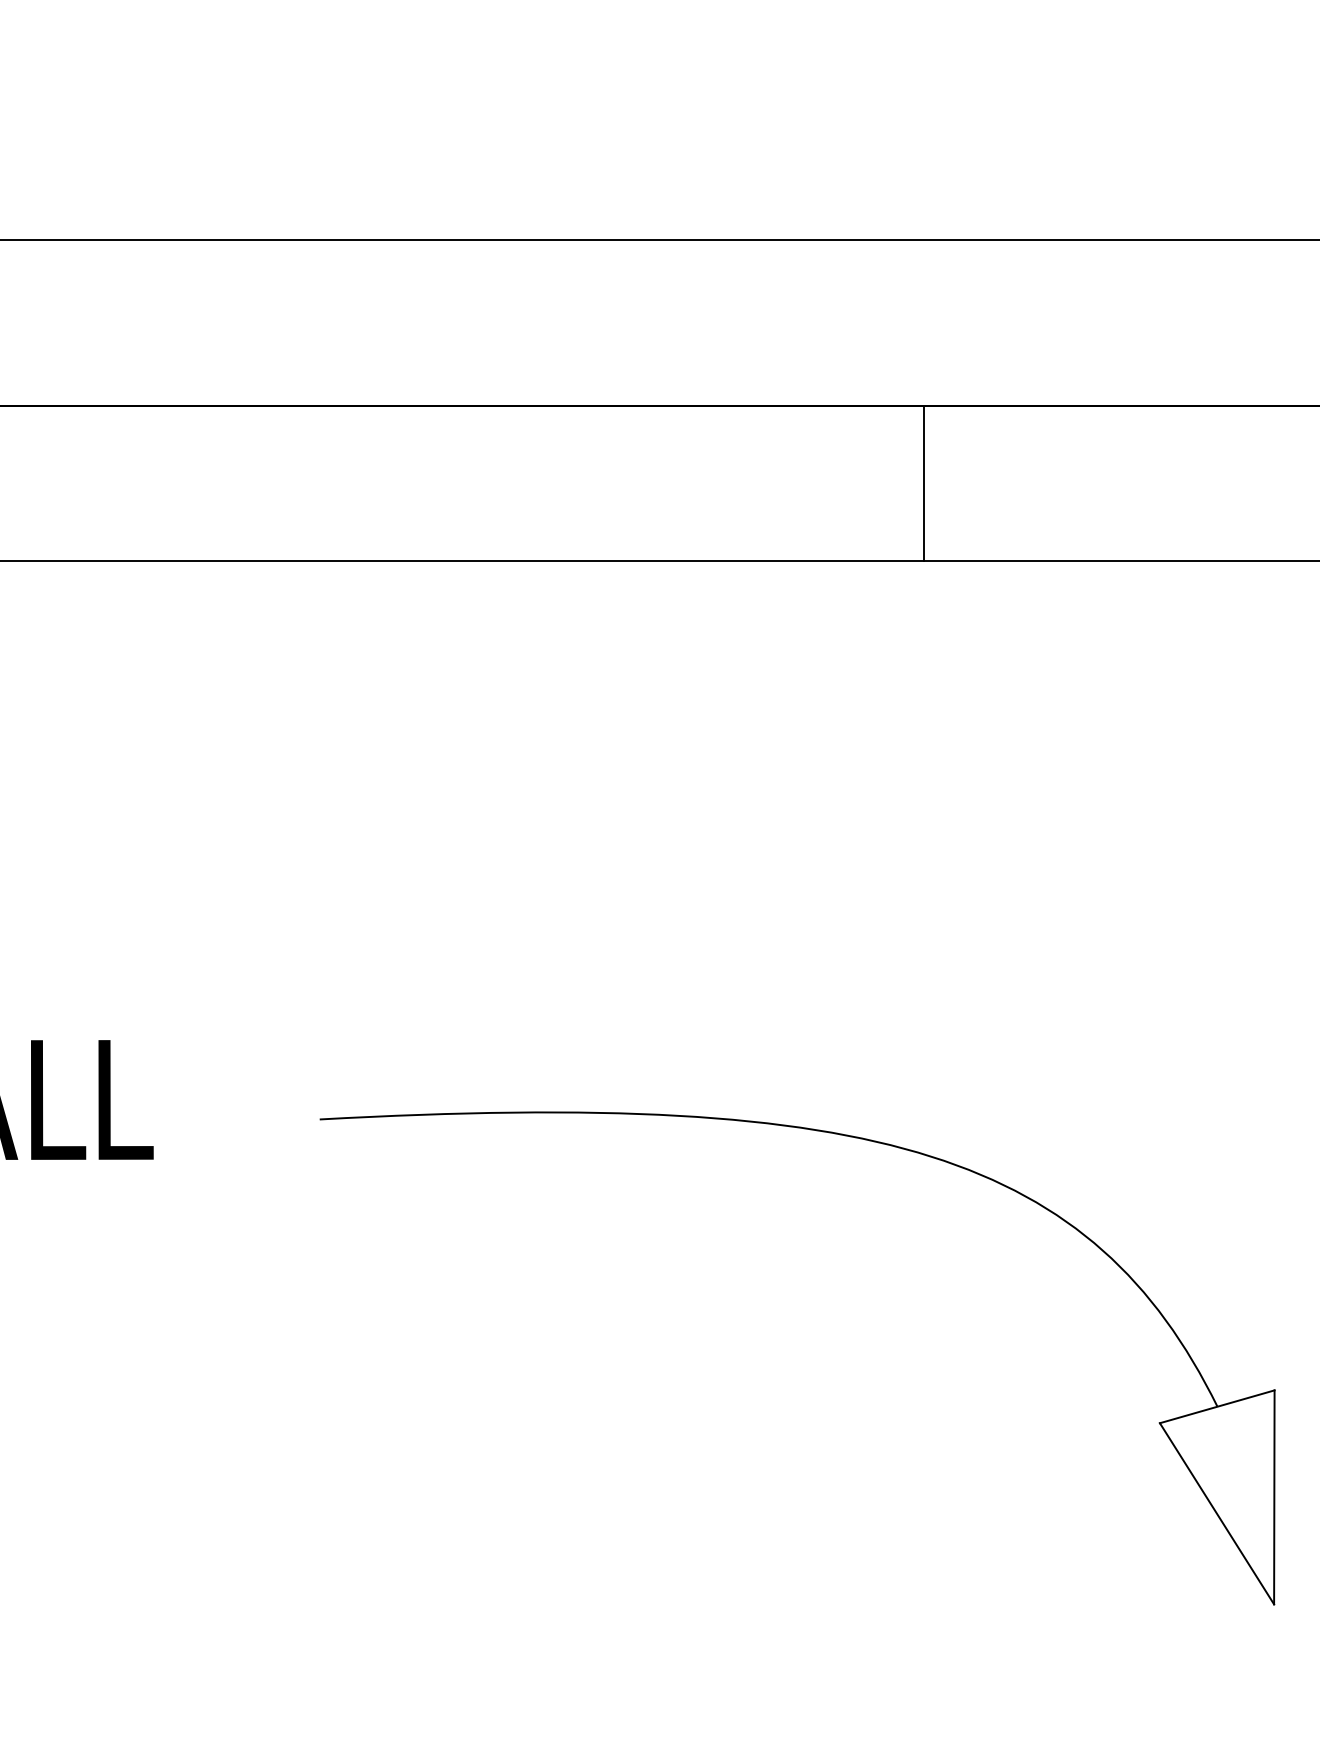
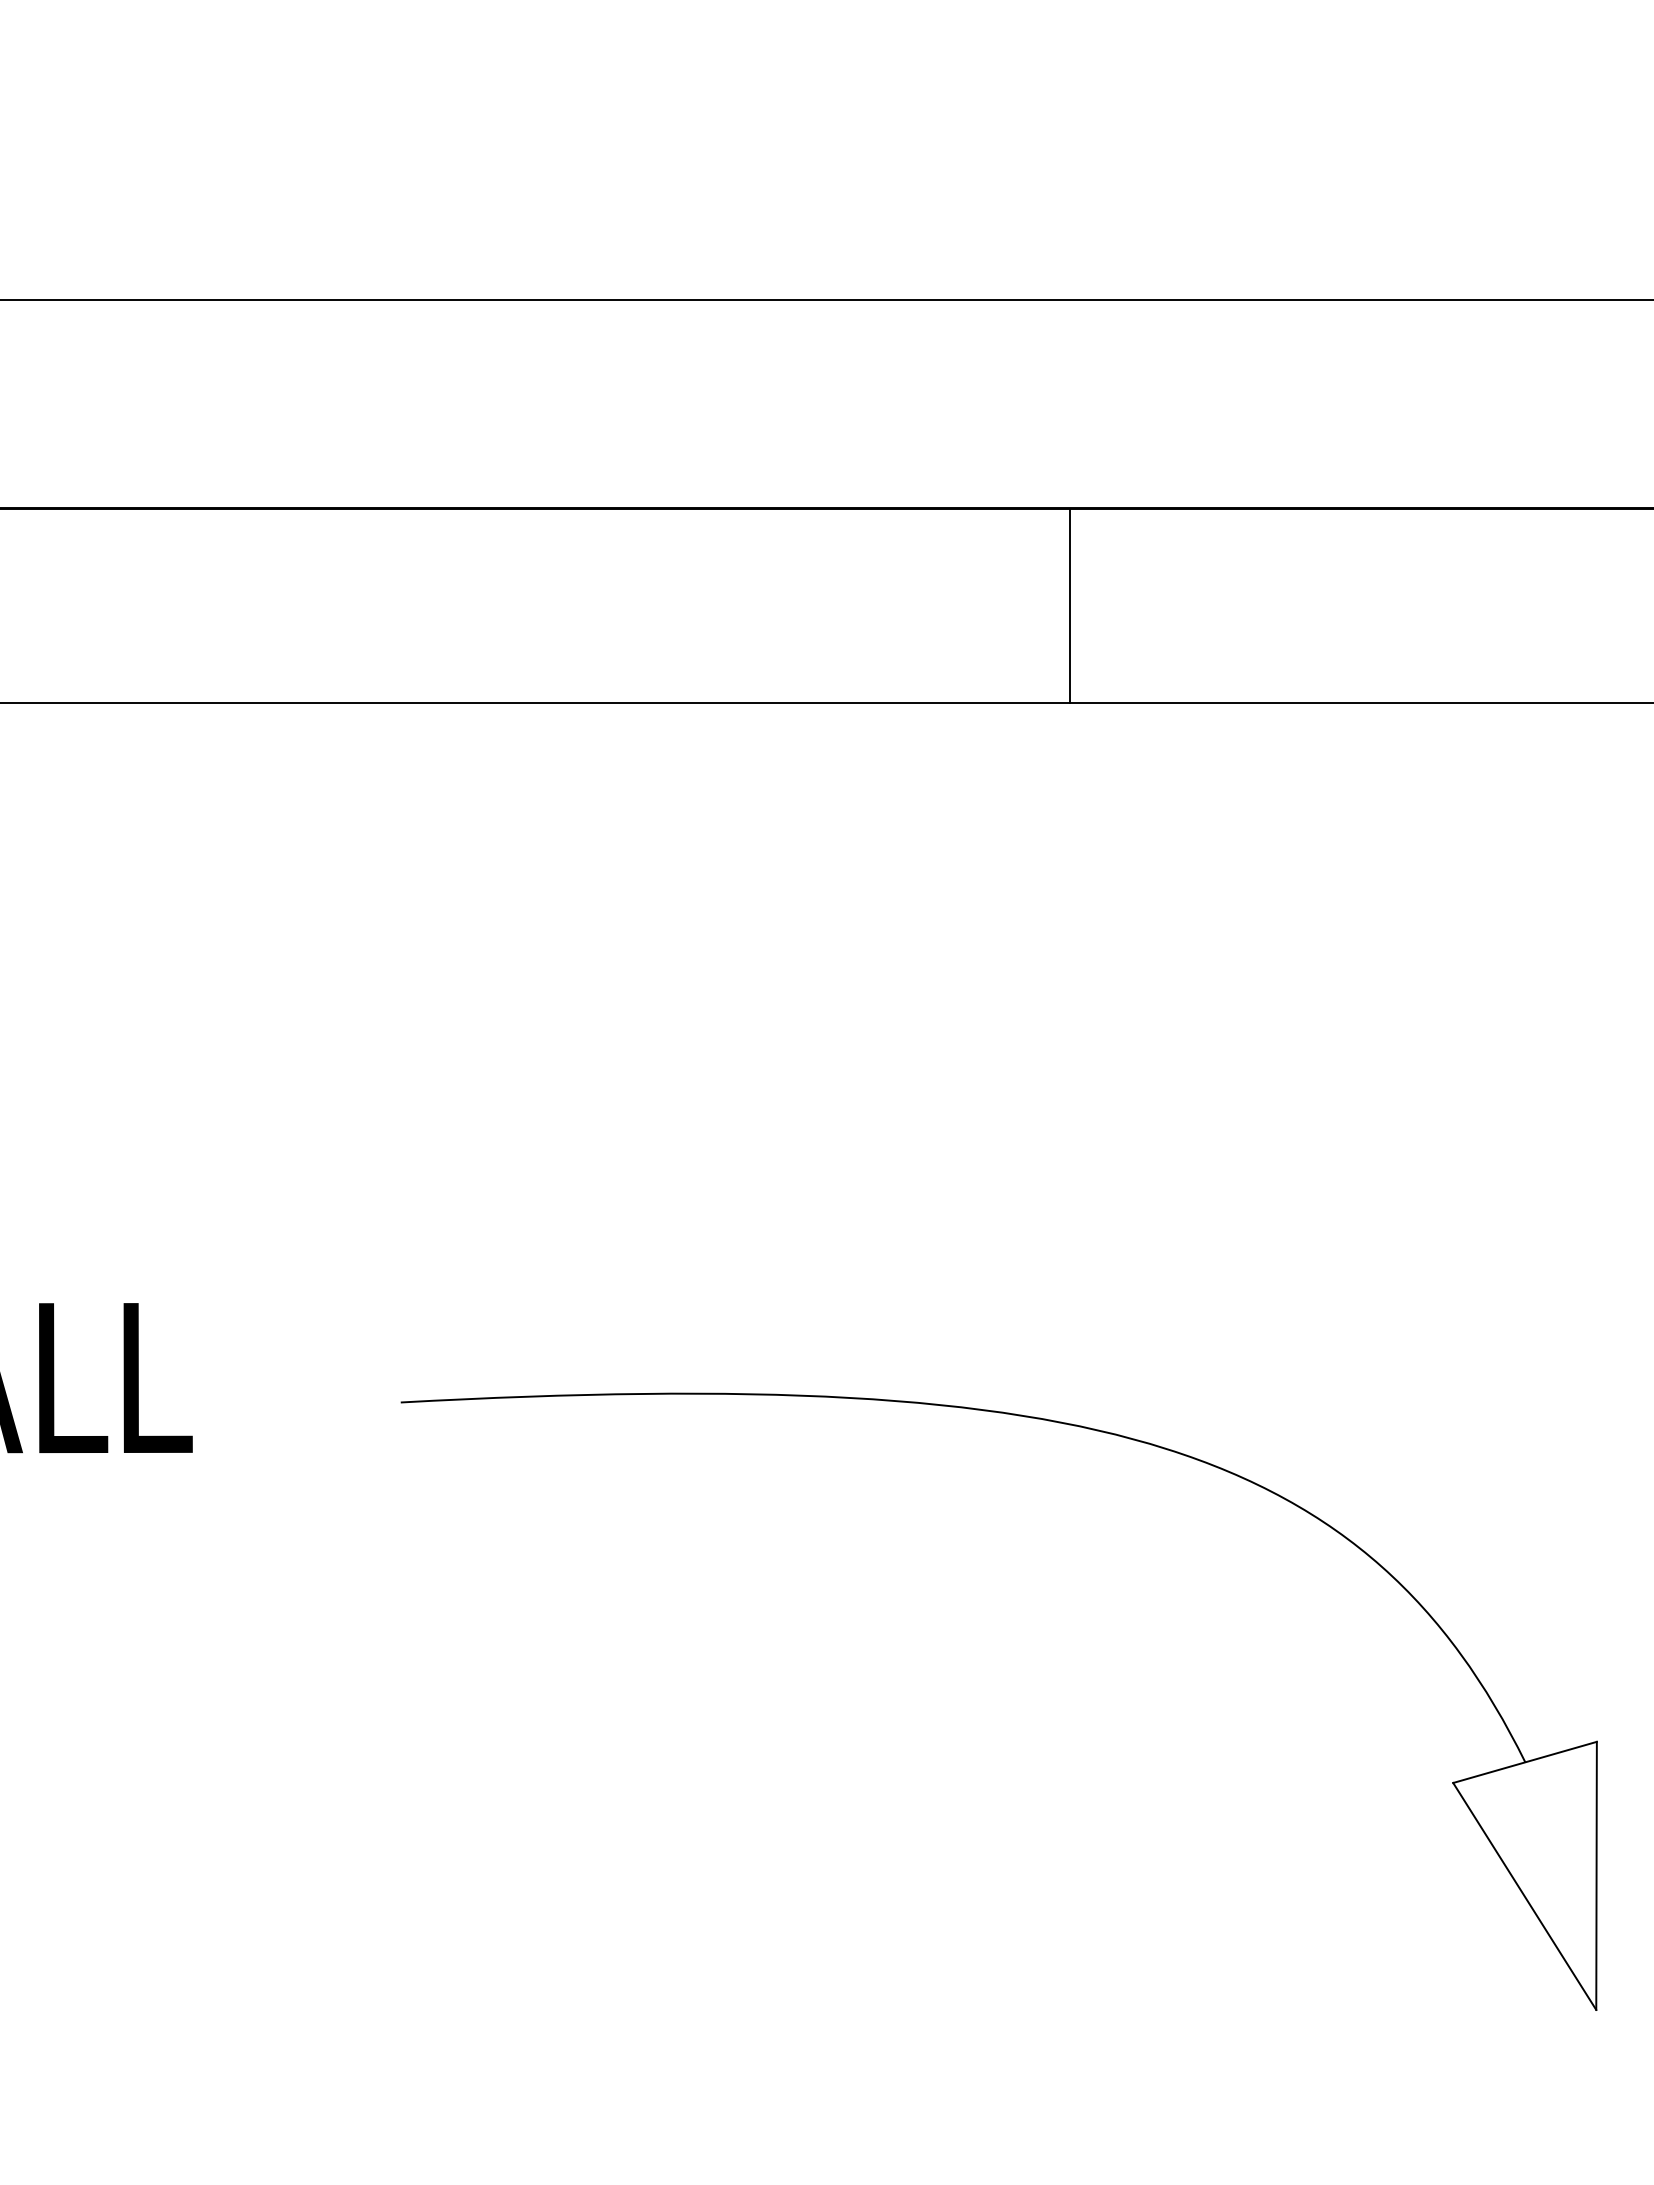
line: (923, 483) -> (1070, 605), moved

